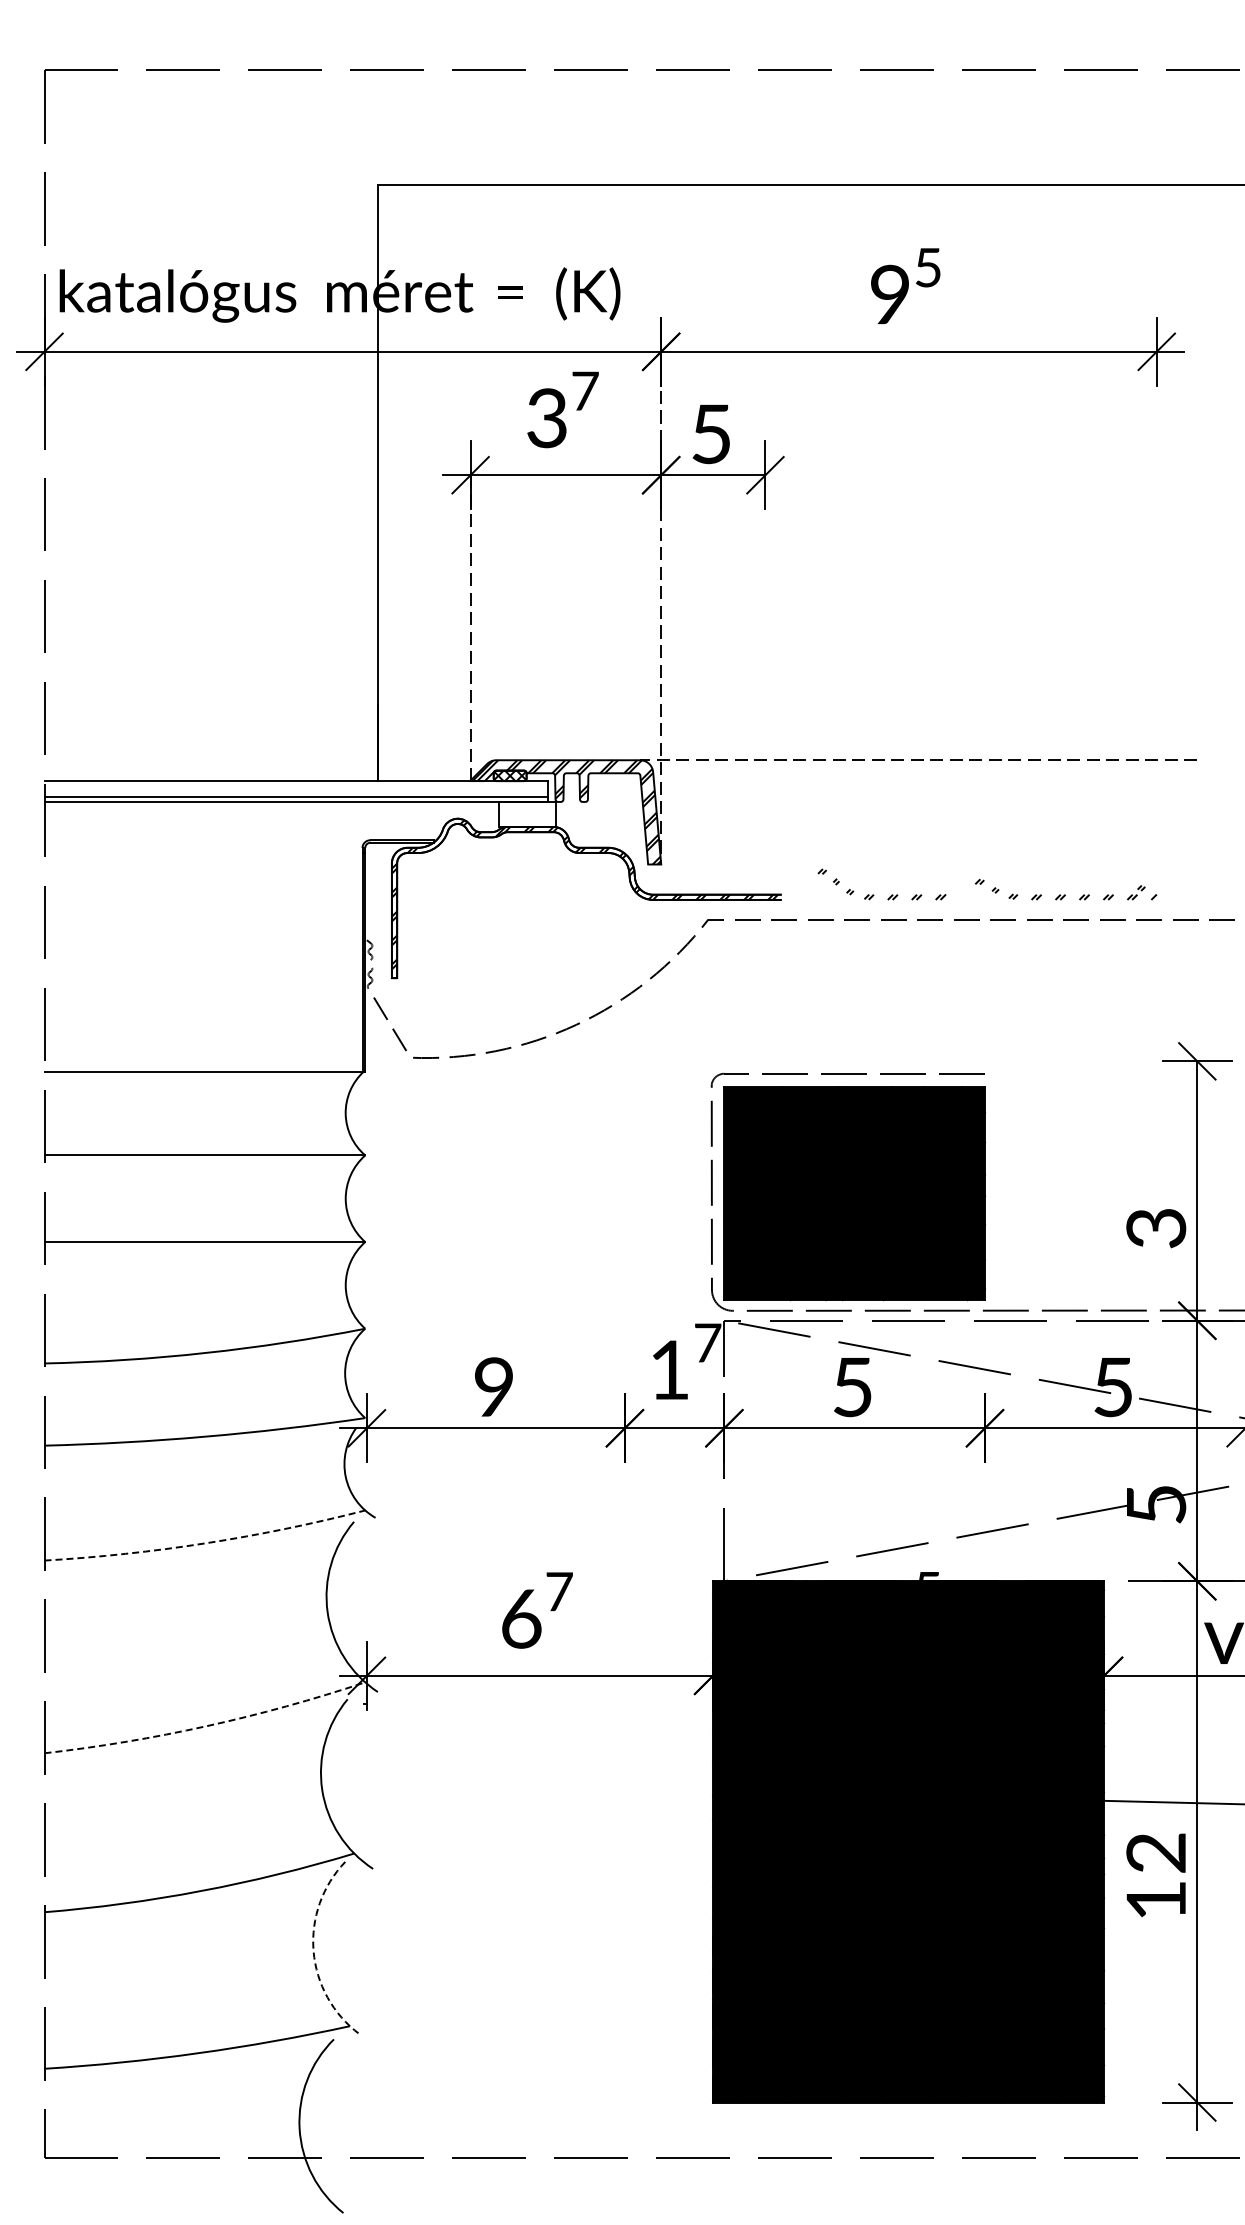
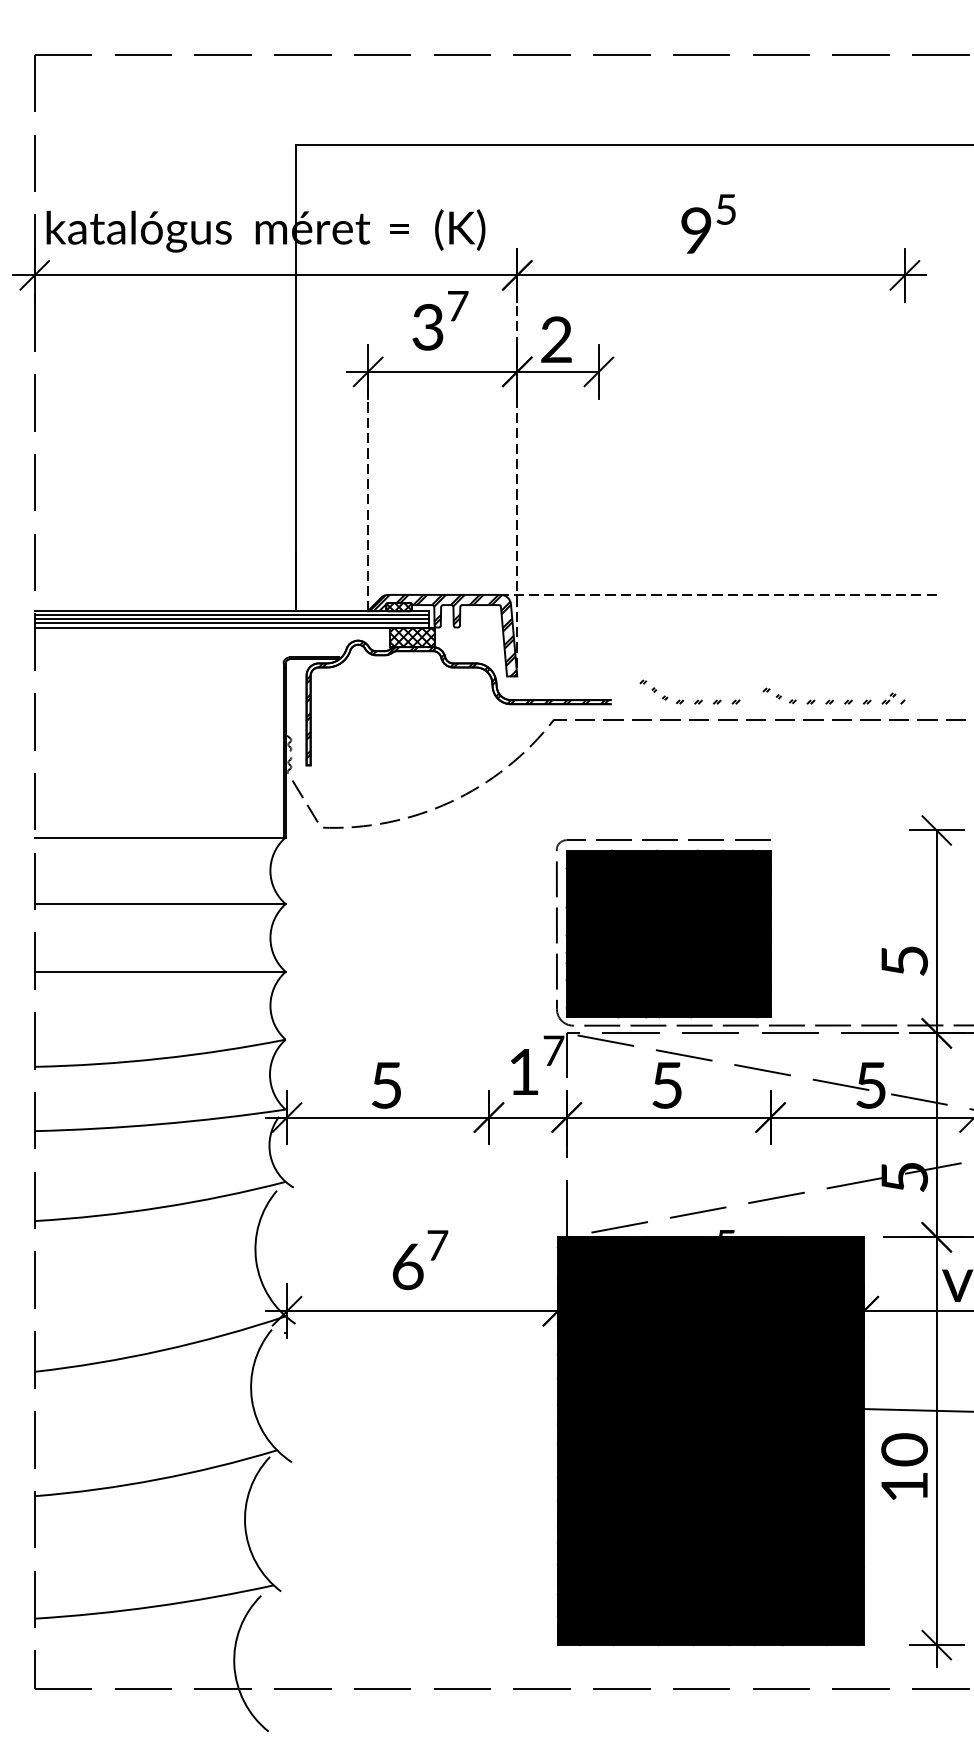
text: (710, 434) -> (555, 340), 5 -> 2
line: (296, 786) -> (231, 615), added
line: (296, 791) -> (231, 619), added
hatch: (527, 813) -> (412, 636), added
text: (1156, 1228) -> (904, 961), 3 -> 5
text: (493, 1387) -> (386, 1085), 9 -> 5
arc: (206, 1543) -> (161, 1207), dashed -> solid
arc: (206, 1726) -> (161, 1350), dashed -> solid
text: (1156, 1852) -> (904, 1449), 12 -> 10
arc: (313, 1951) -> (245, 1526), dashed -> solid

